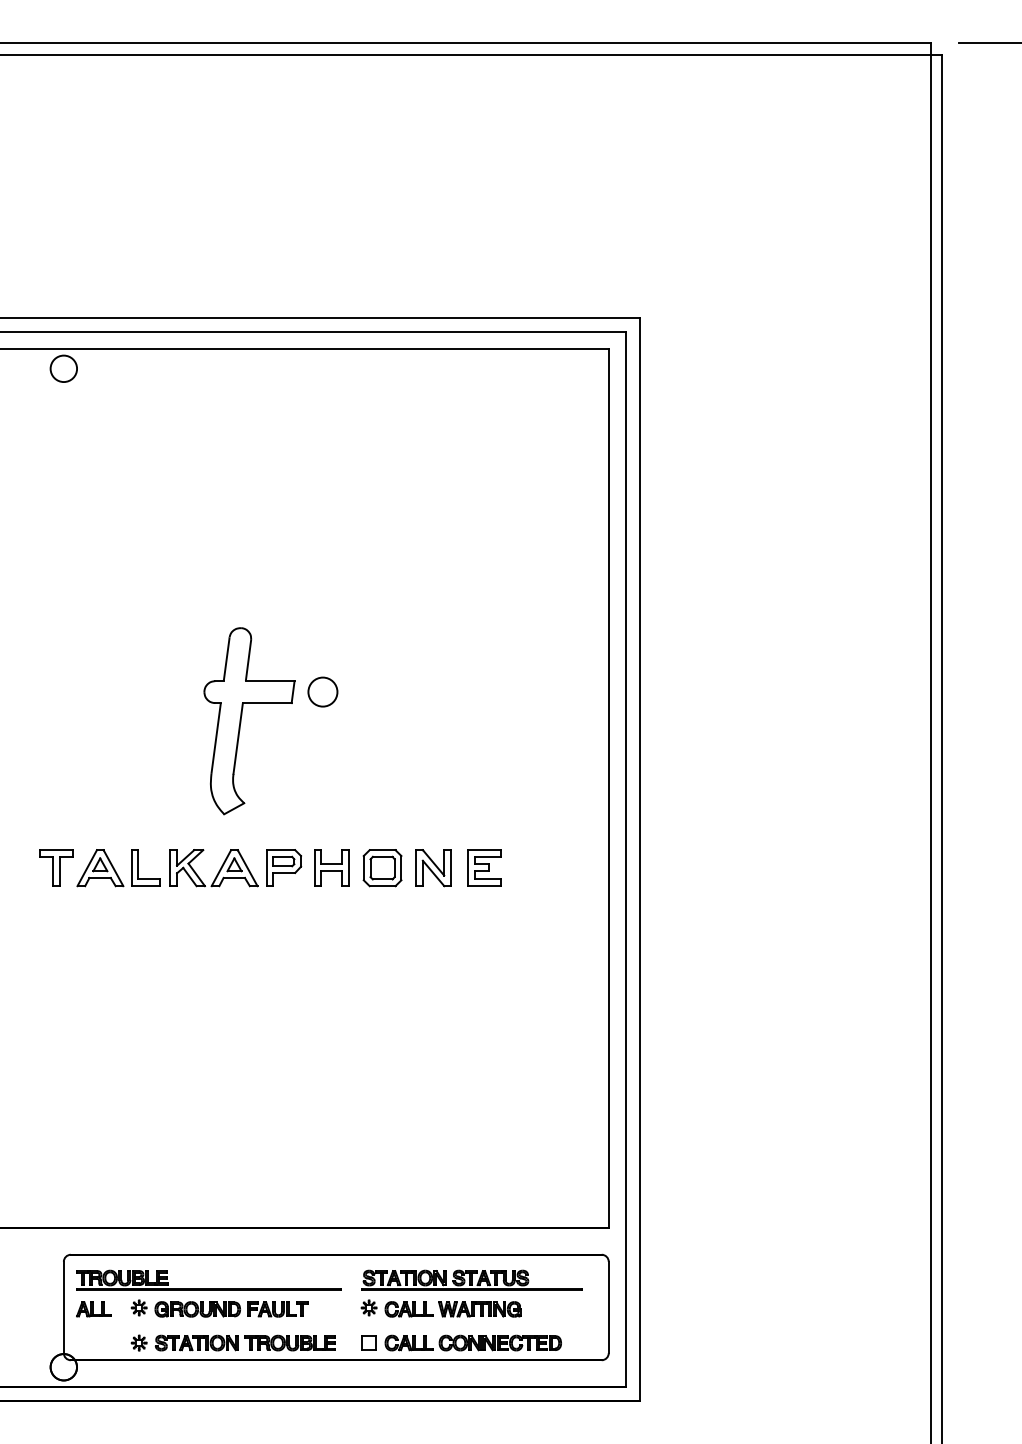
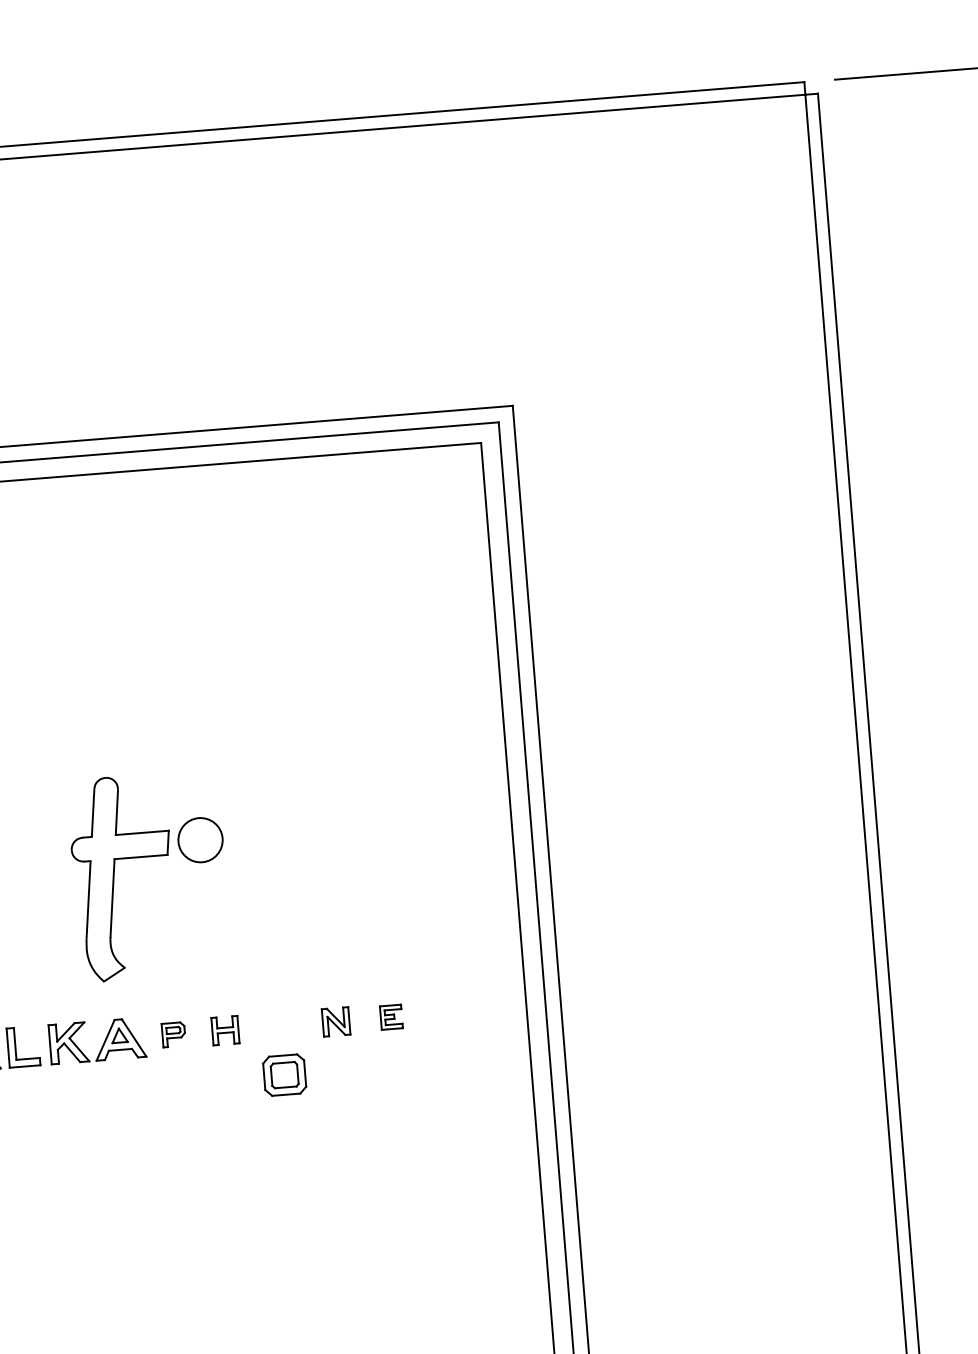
circle: (322, 691) -> (200, 839), size x1.4
part: (284, 867) -> (174, 1034), size x0.6
part: (331, 867) -> (225, 1030), size x0.7
part: (484, 867) -> (391, 1016), size x0.6
part: (382, 868) -> (284, 1075), moved
part: (433, 868) -> (336, 1022), size x0.7

